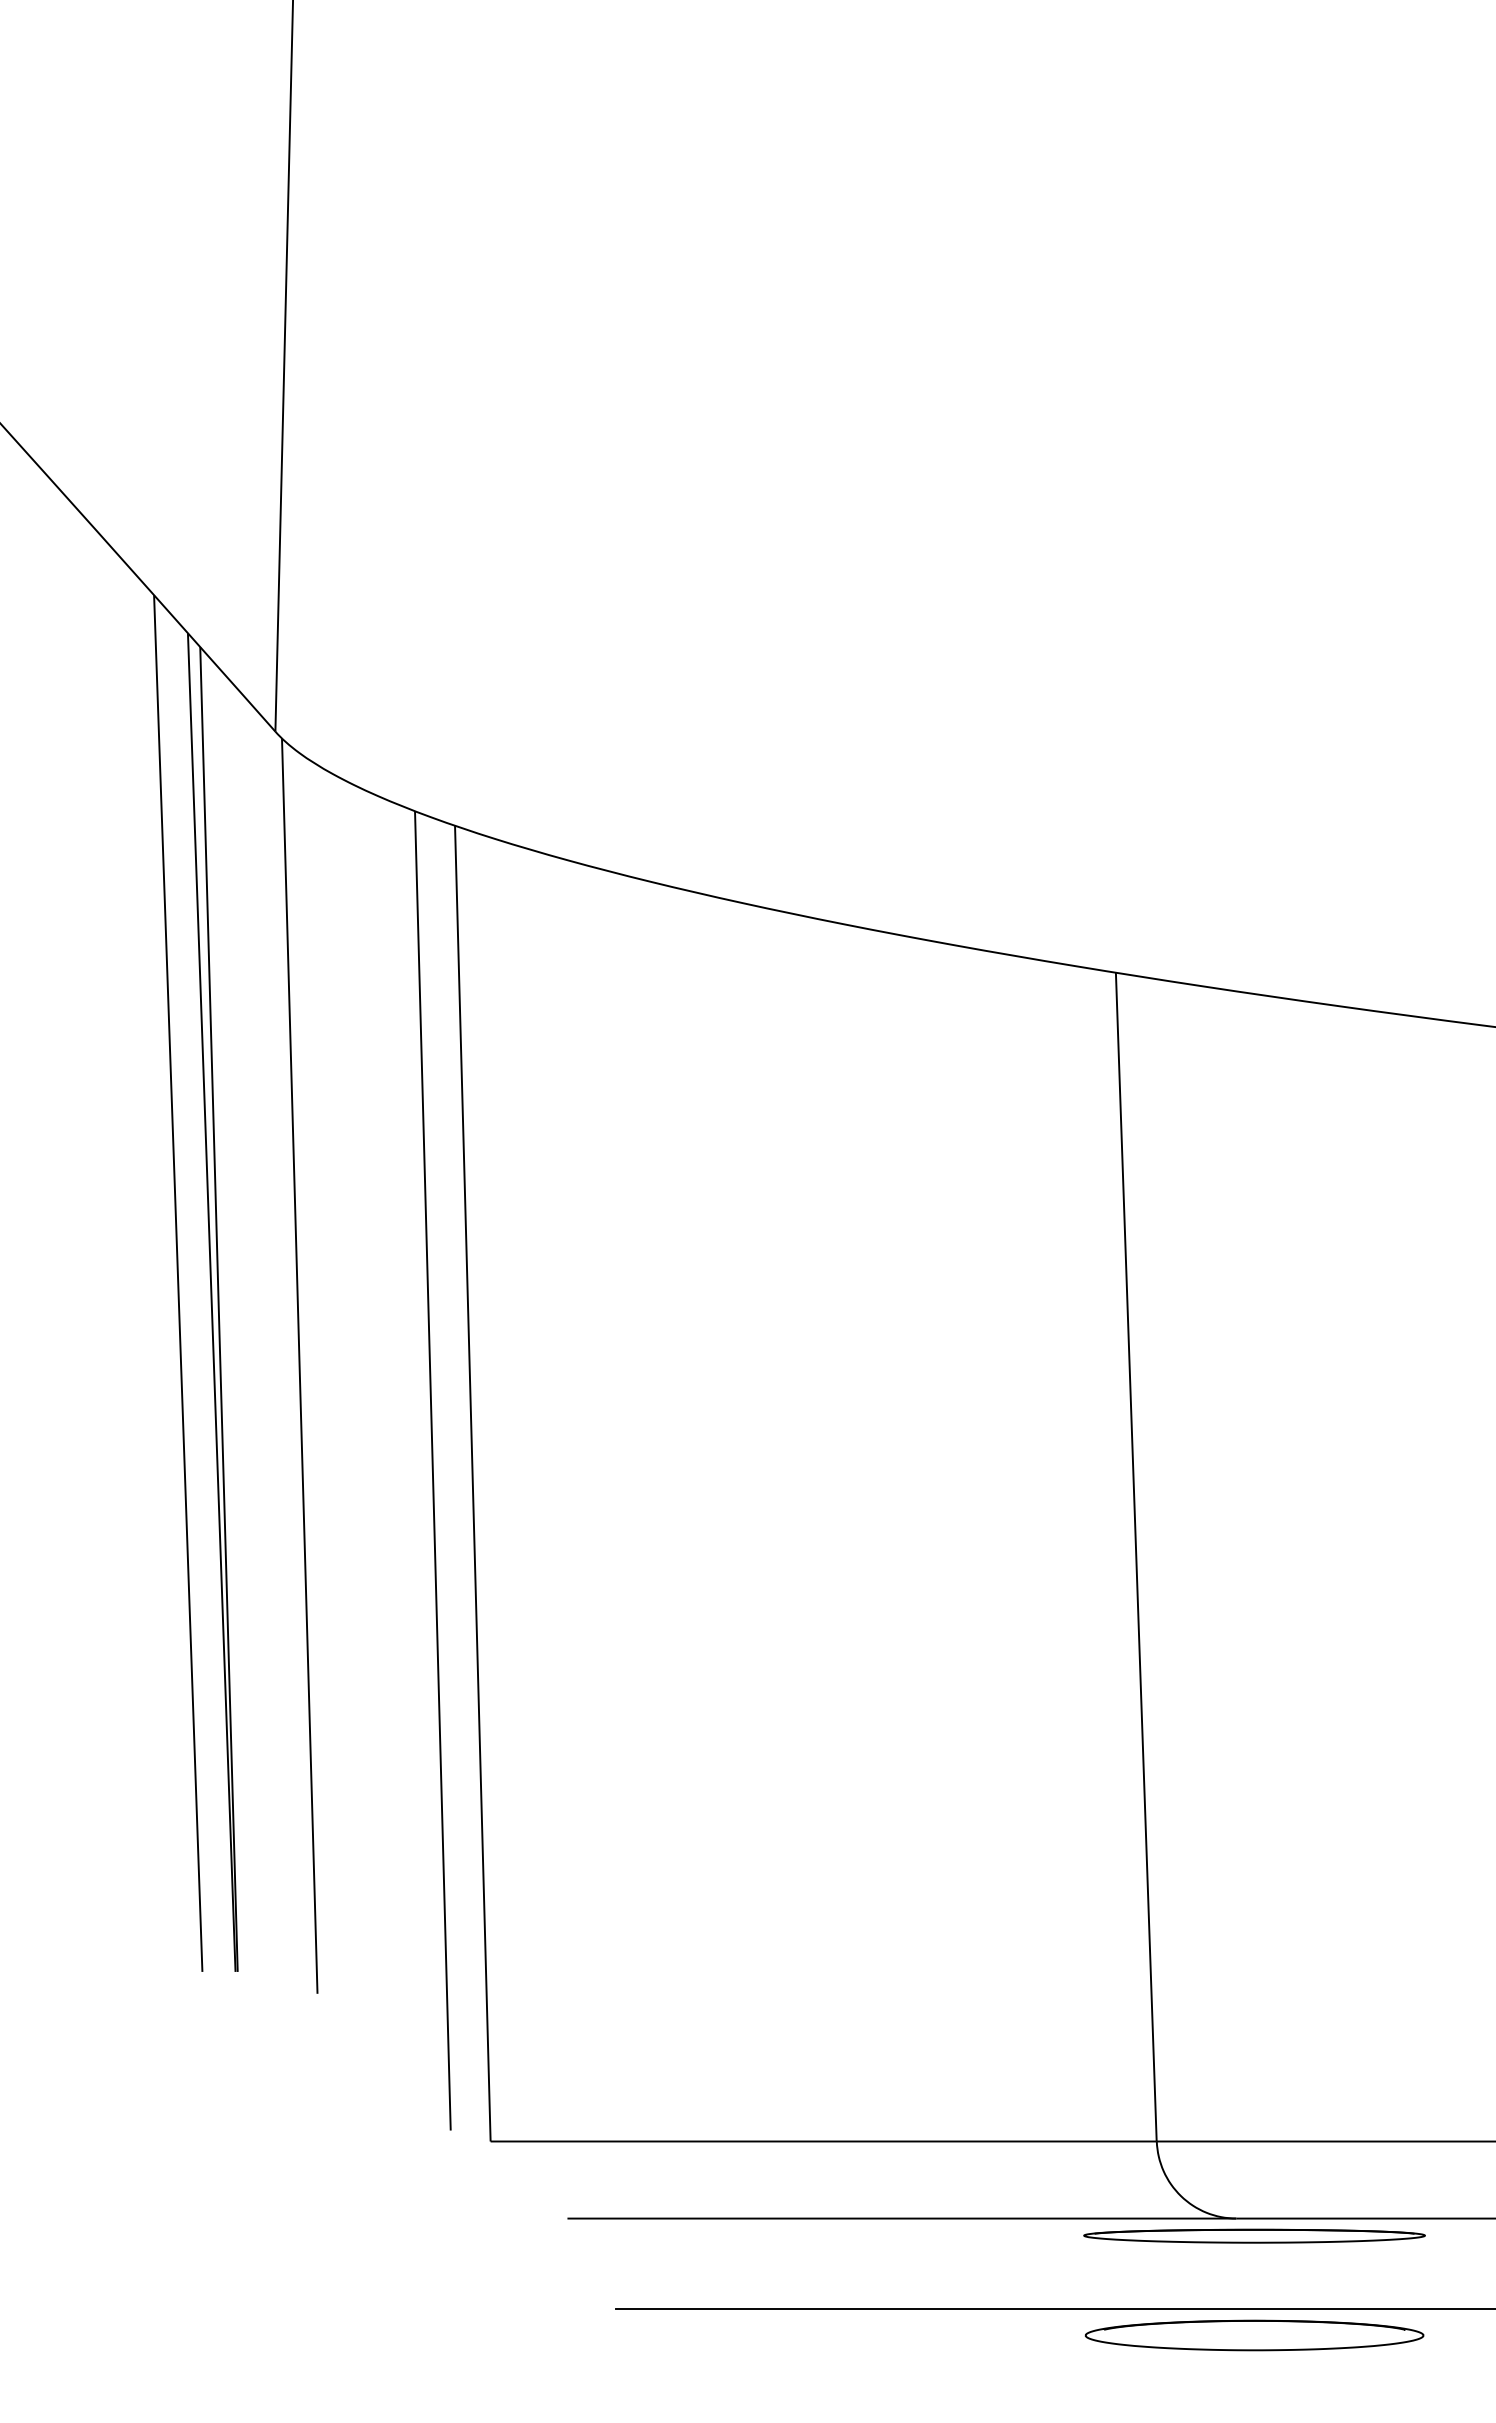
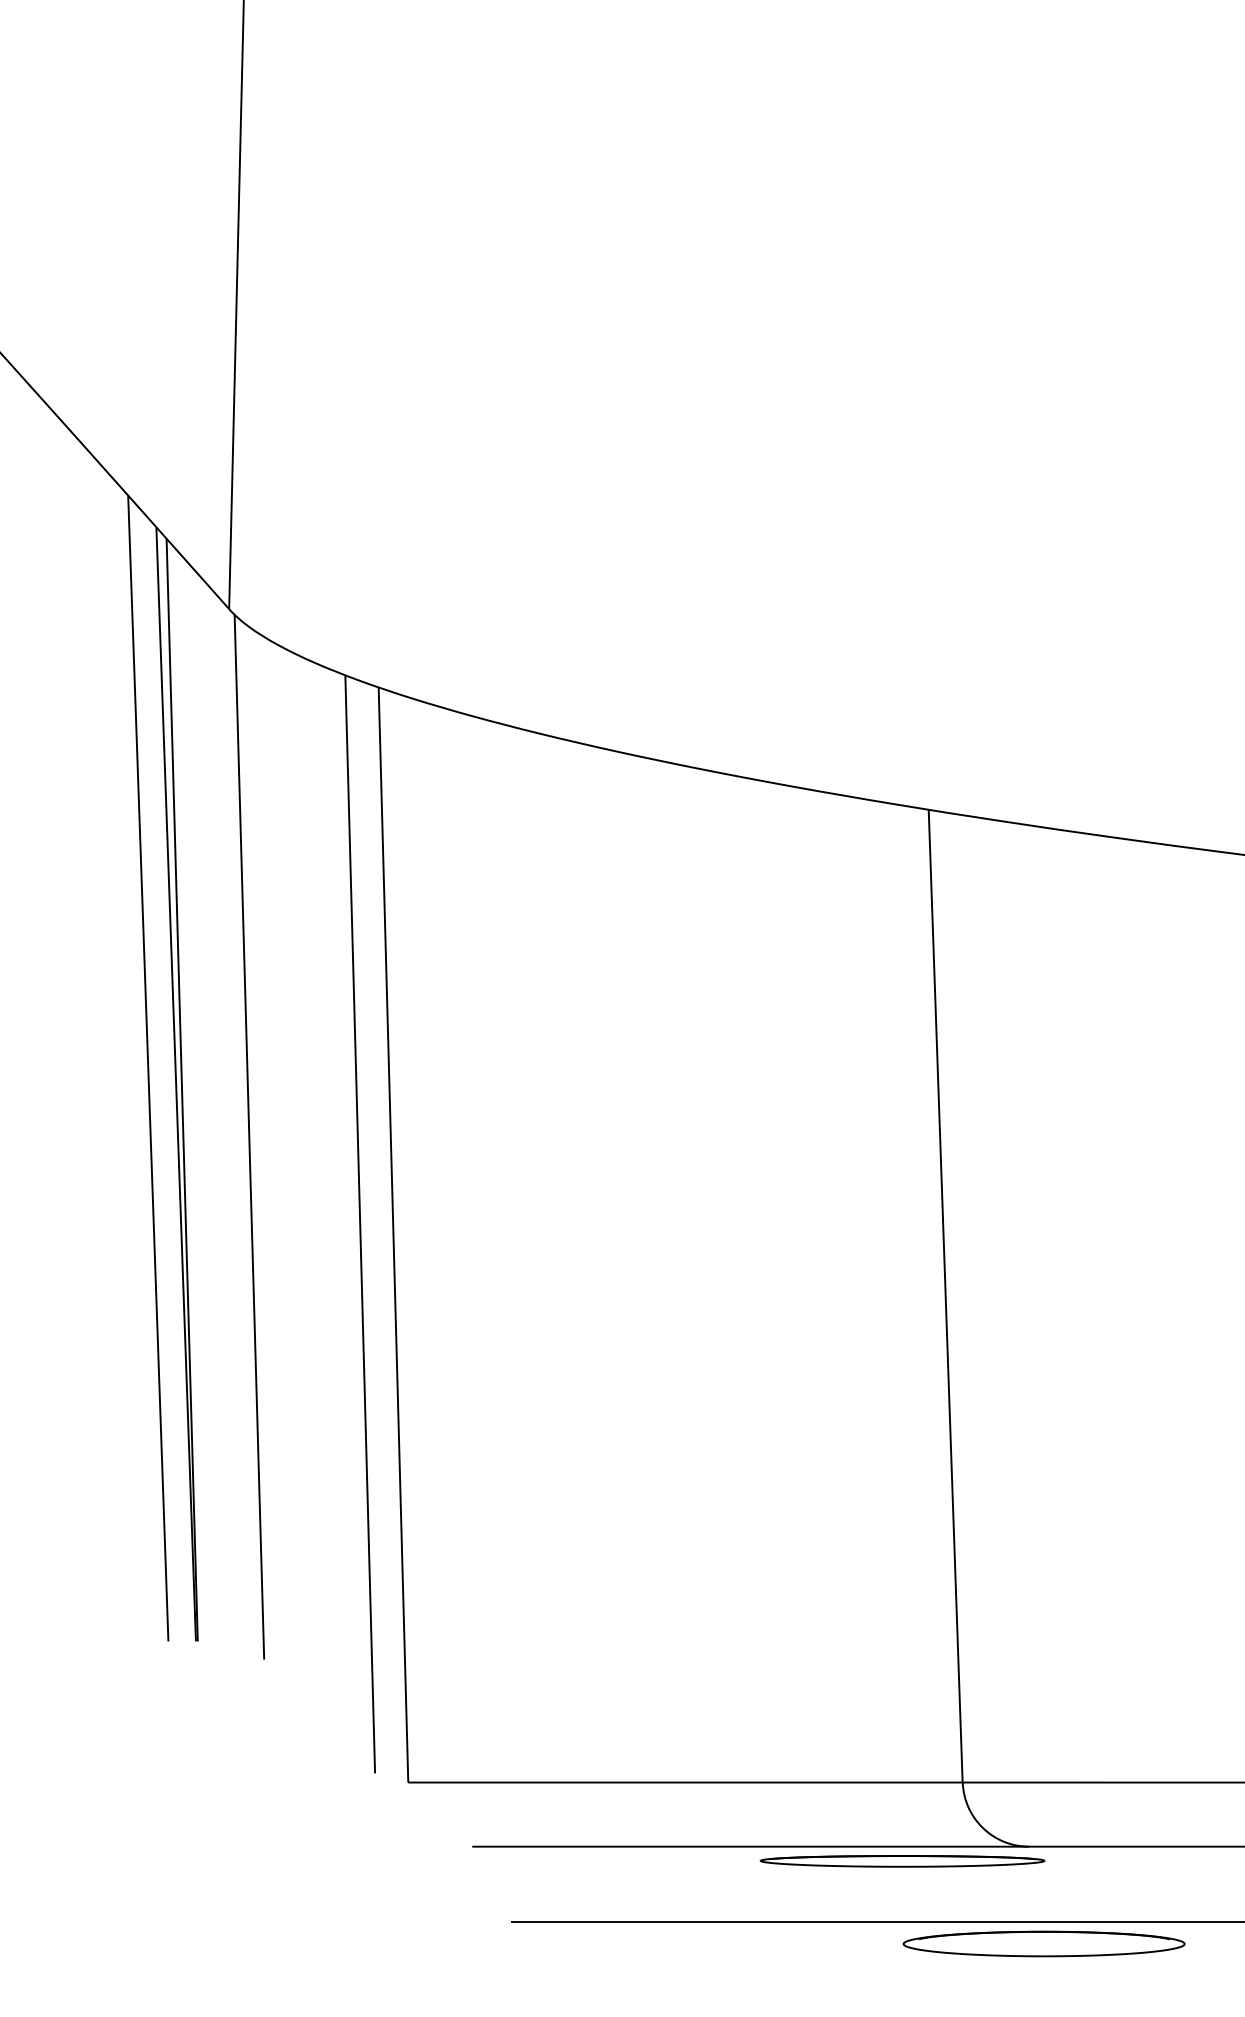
part: (1254, 2235) -> (902, 1860), moved

